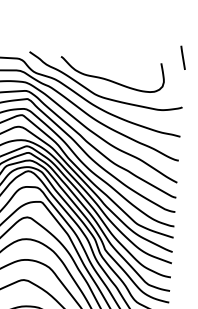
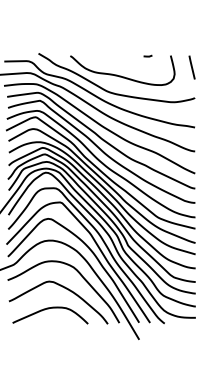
line: (182, 57) -> (191, 67), moved
line: (138, 61) -> (147, 55), added

